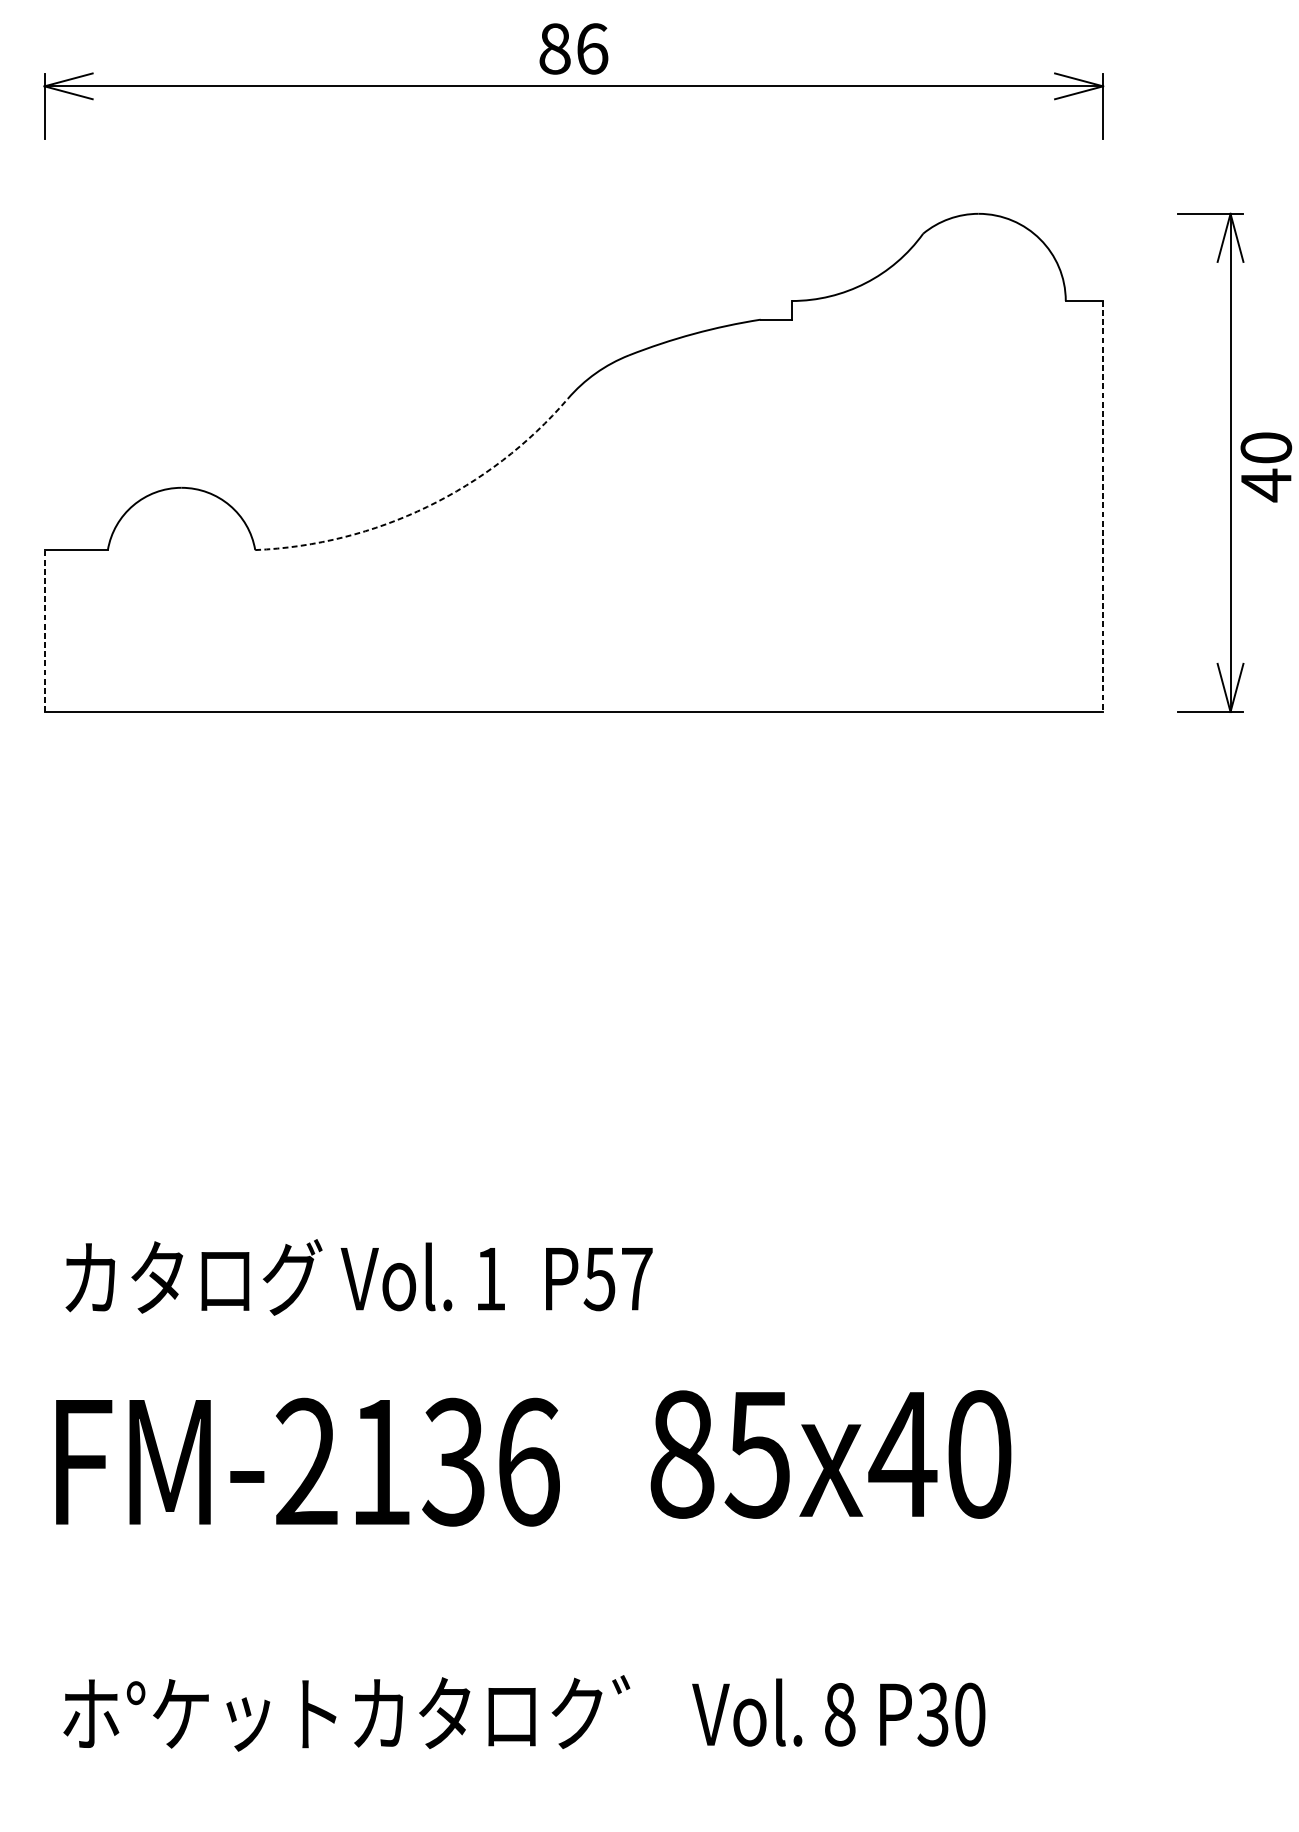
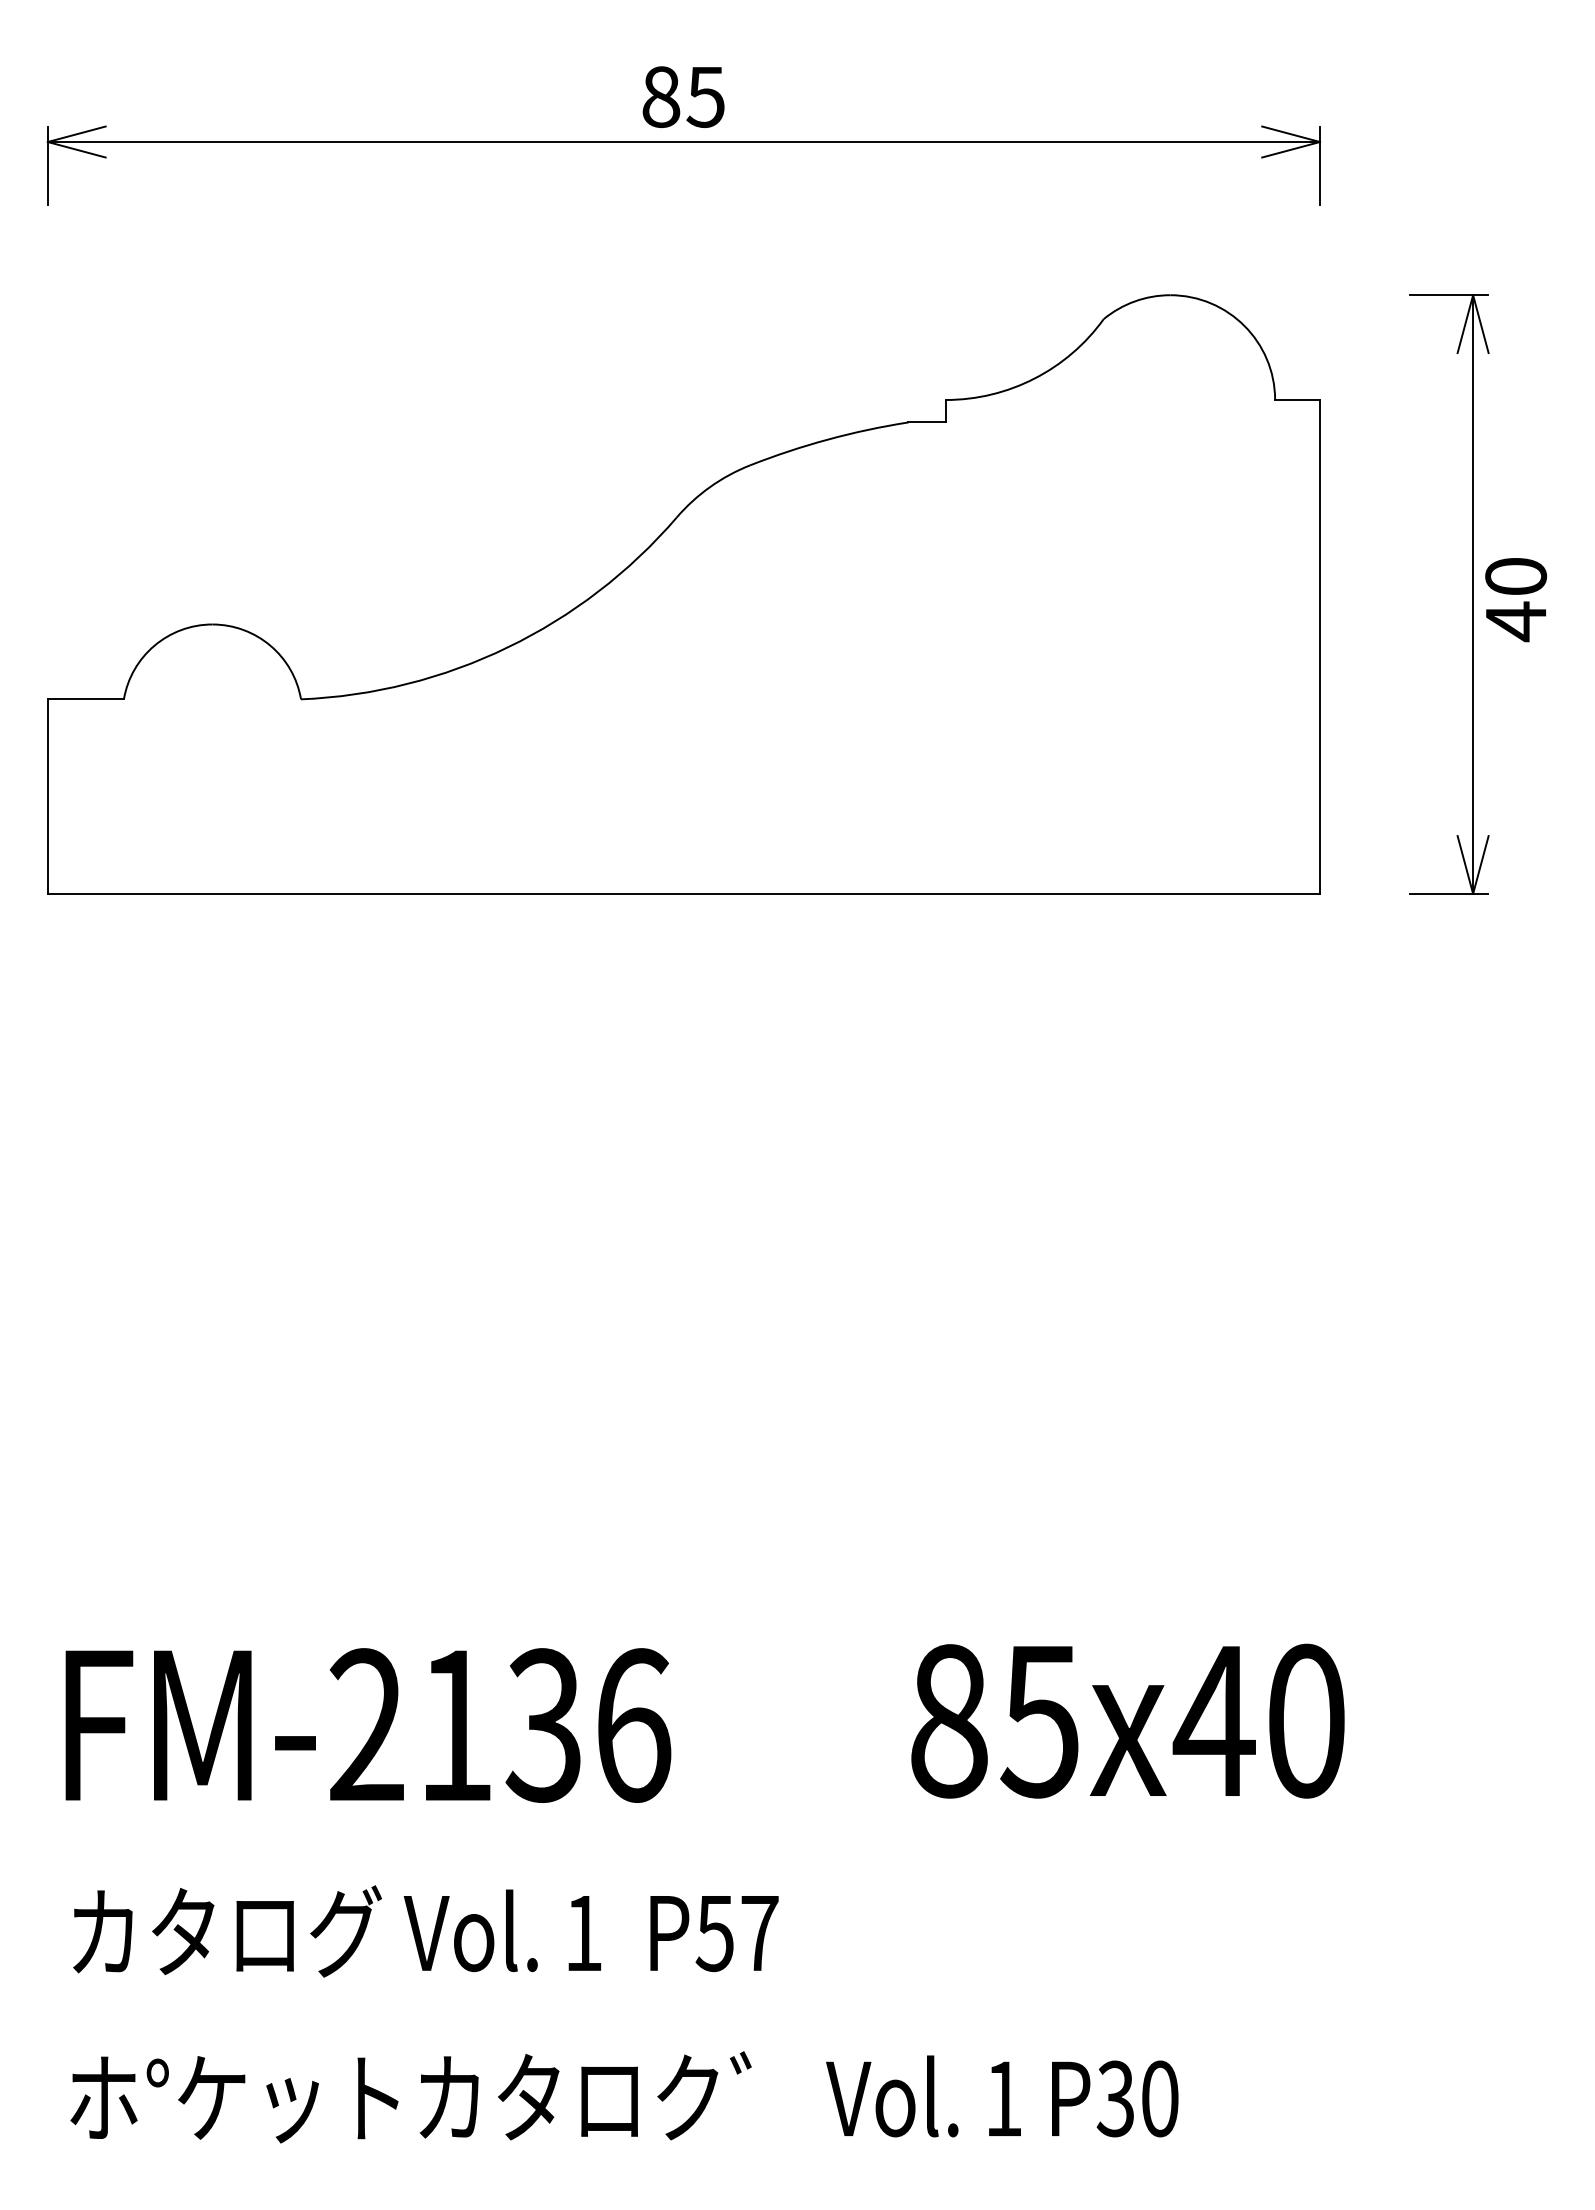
text: (591, 49) -> (705, 97), 86 -> 85
arc: (427, 506) -> (507, 647), dashed -> solid
line: (1103, 506) -> (1320, 646), dashed -> solid
line: (44, 630) -> (47, 796), dashed -> solid
text: (358, 1277) -> (425, 1931), moved
text: (830, 1453) -> (1127, 1720), moved
text: (308, 1462) -> (368, 1725), moved
text: (839, 1714) -> (1003, 2098), 8 -> 1

